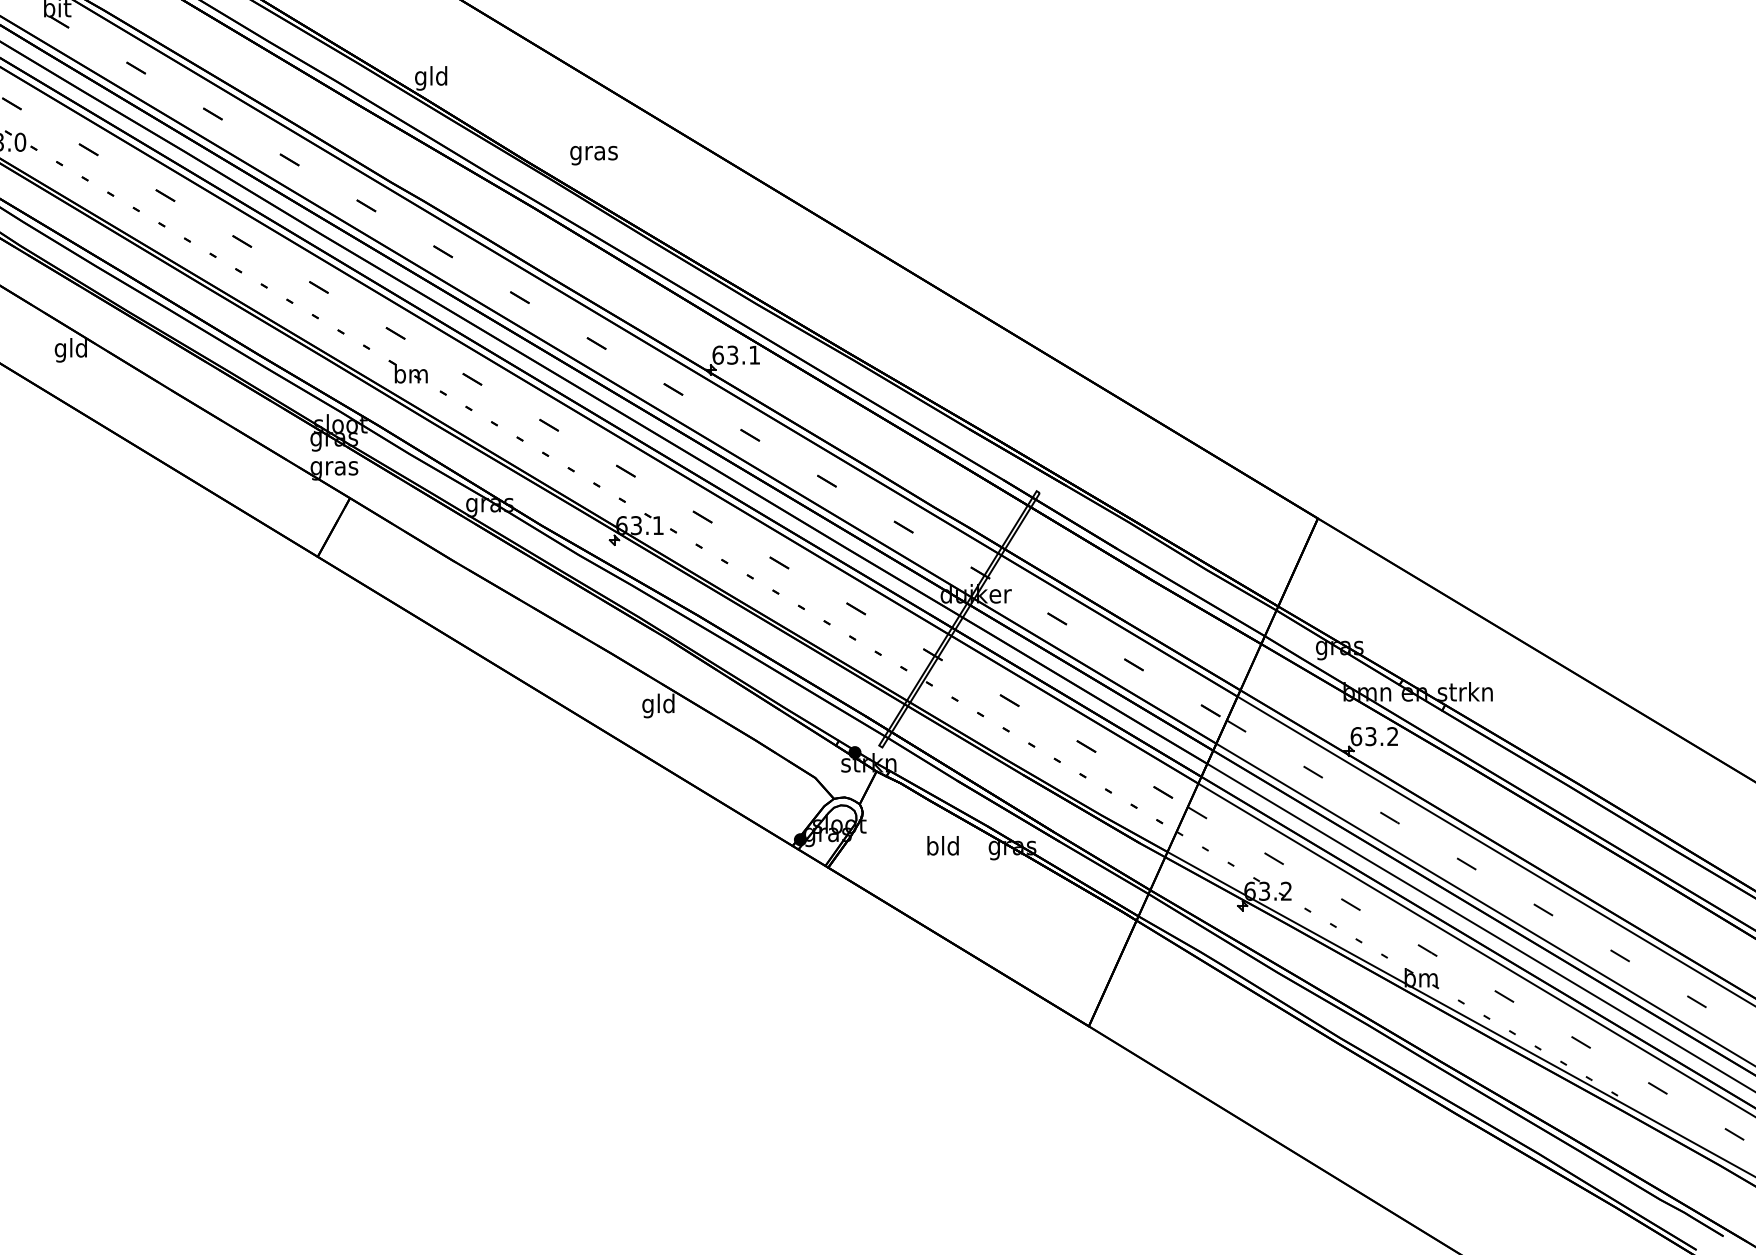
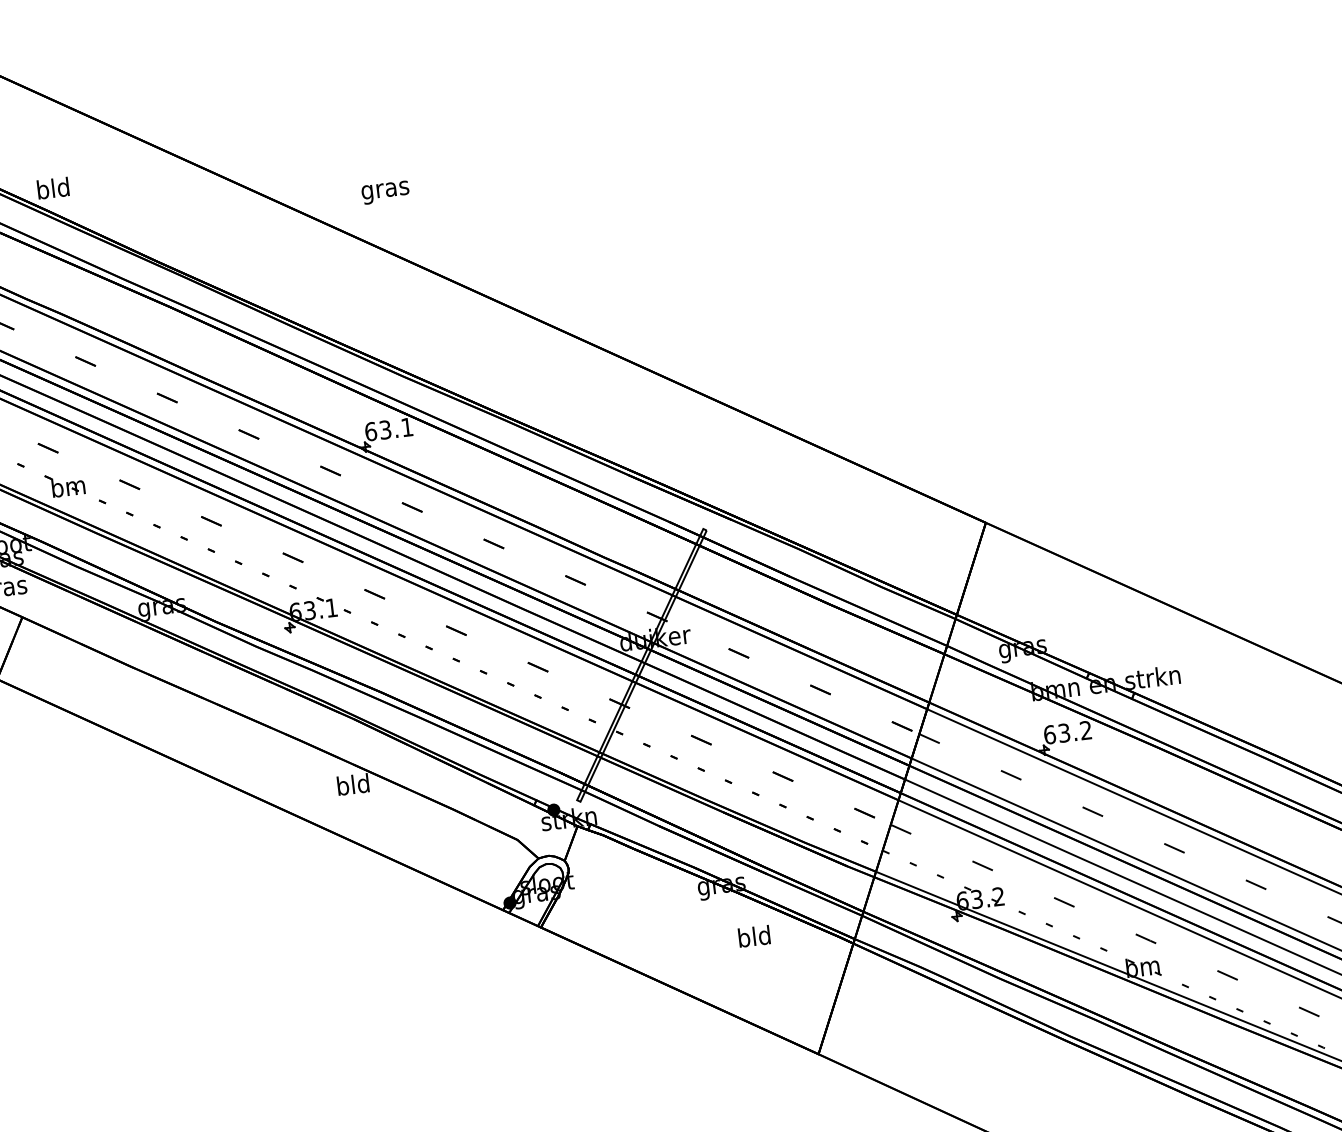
text: (420, 78) -> (42, 192), gld -> bld
text: (593, 155) -> (385, 192), moved
text: (648, 705) -> (343, 787), gld -> bld
text: (942, 845) -> (753, 936), moved

